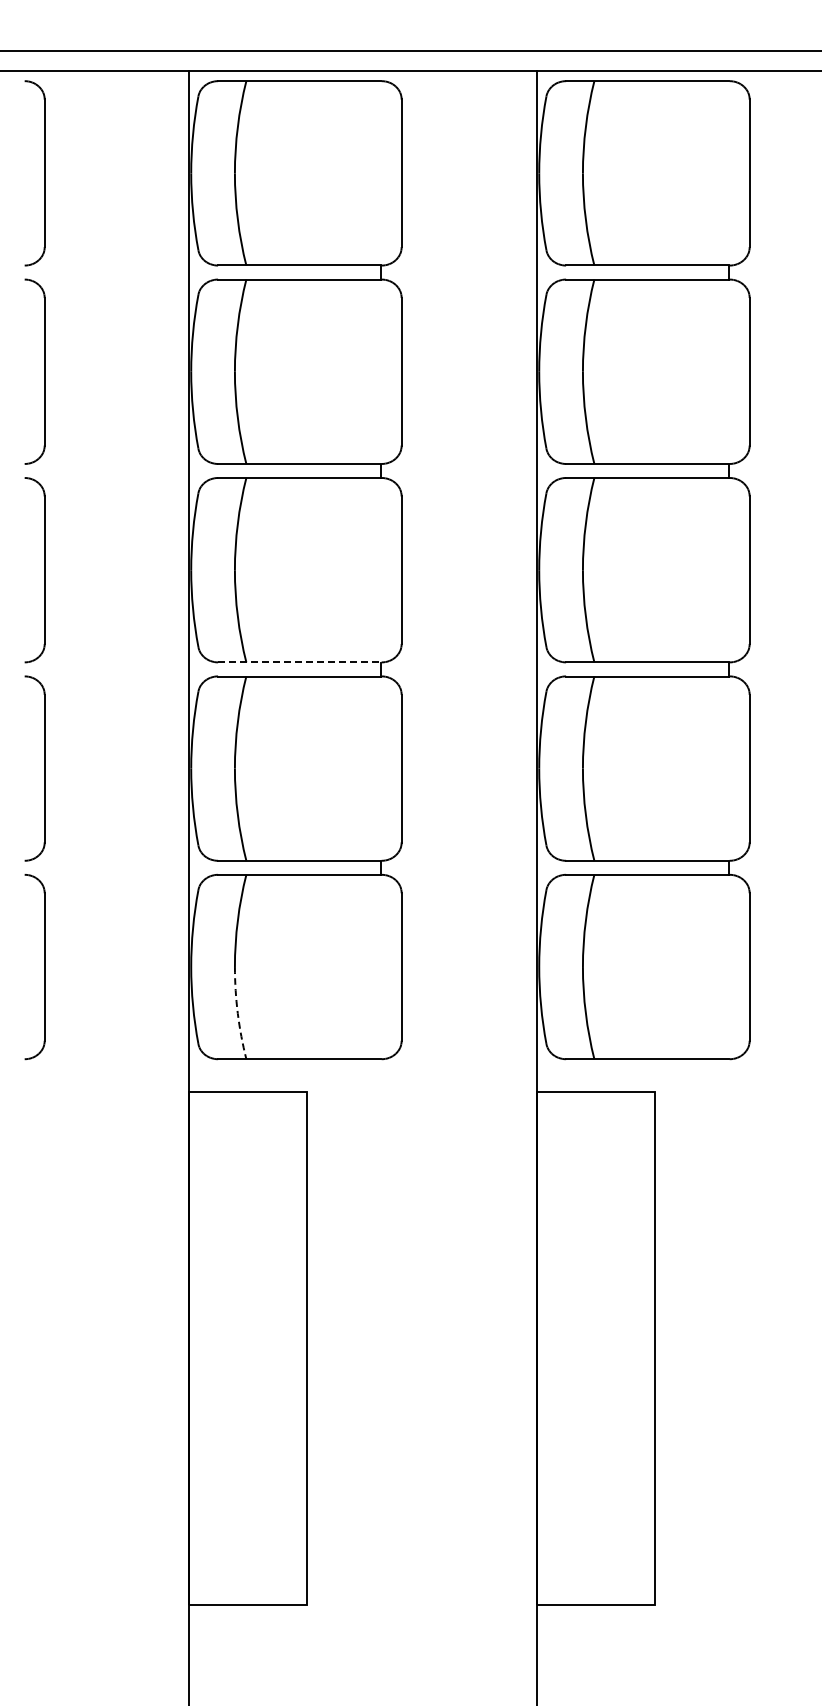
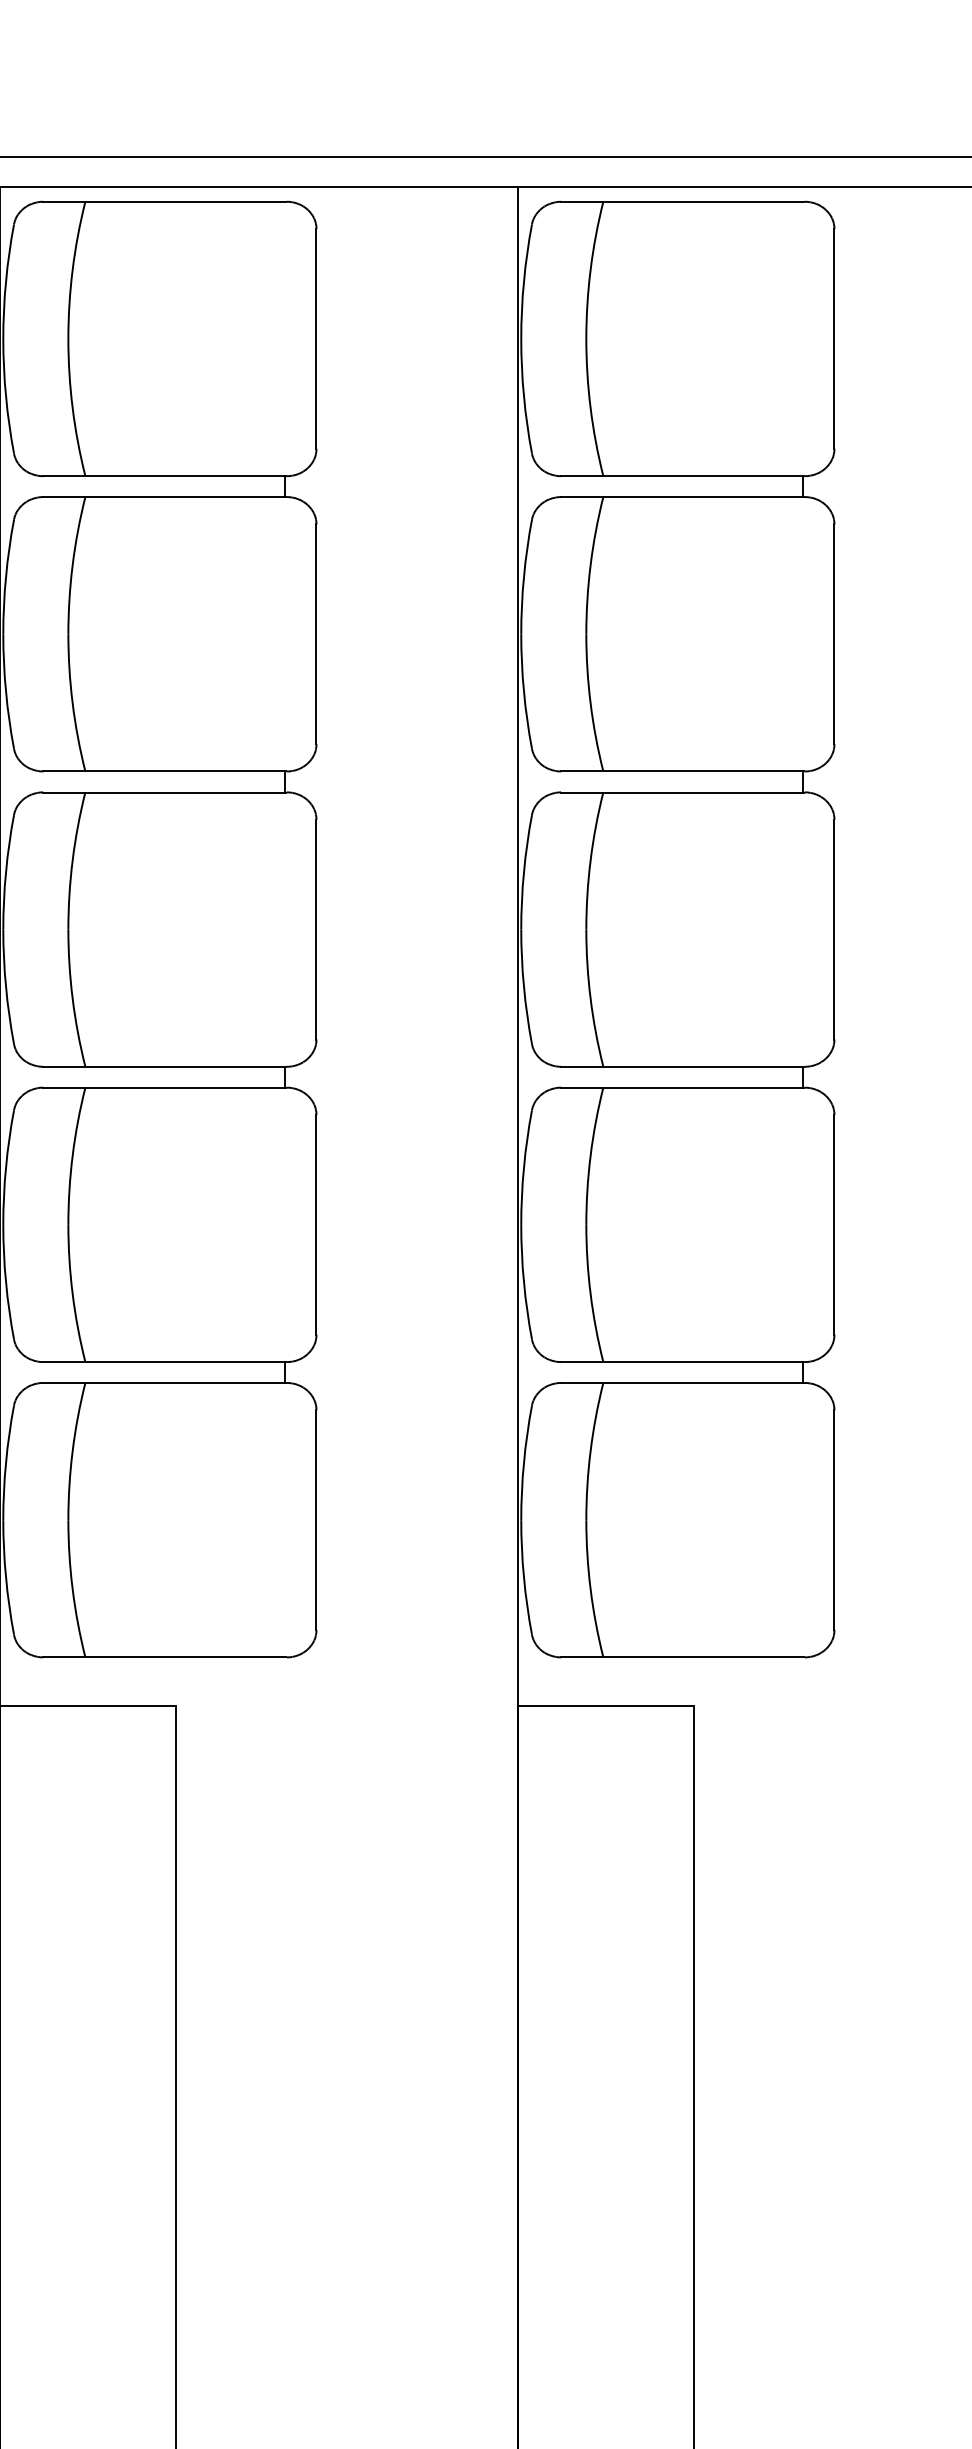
line: (299, 662) -> (164, 1066), dashed -> solid
arc: (237, 1013) -> (72, 1589), dashed -> solid

